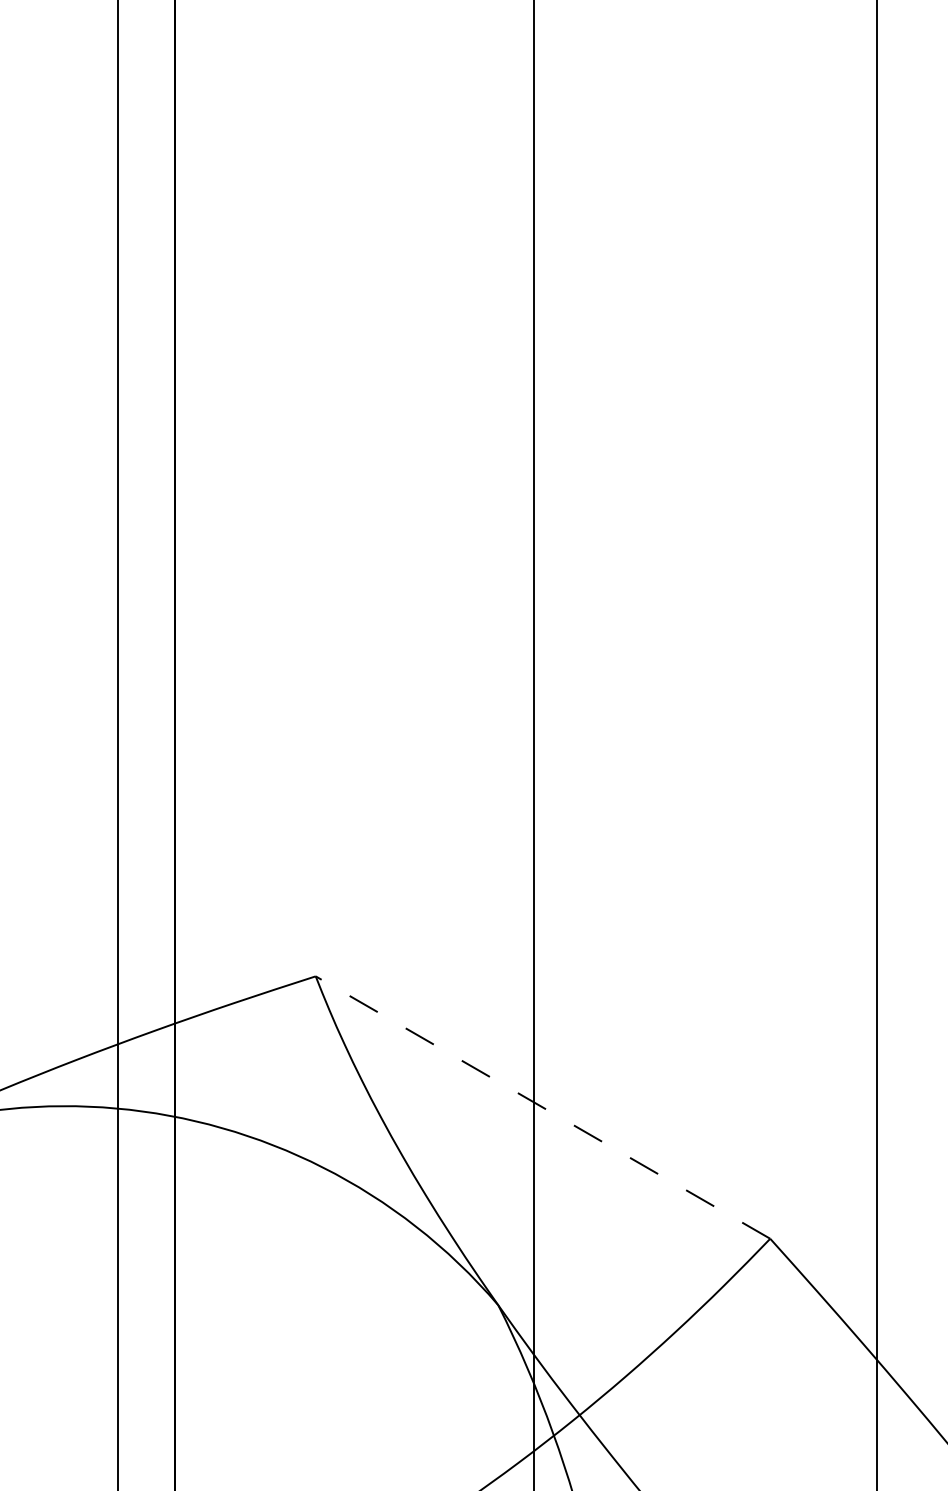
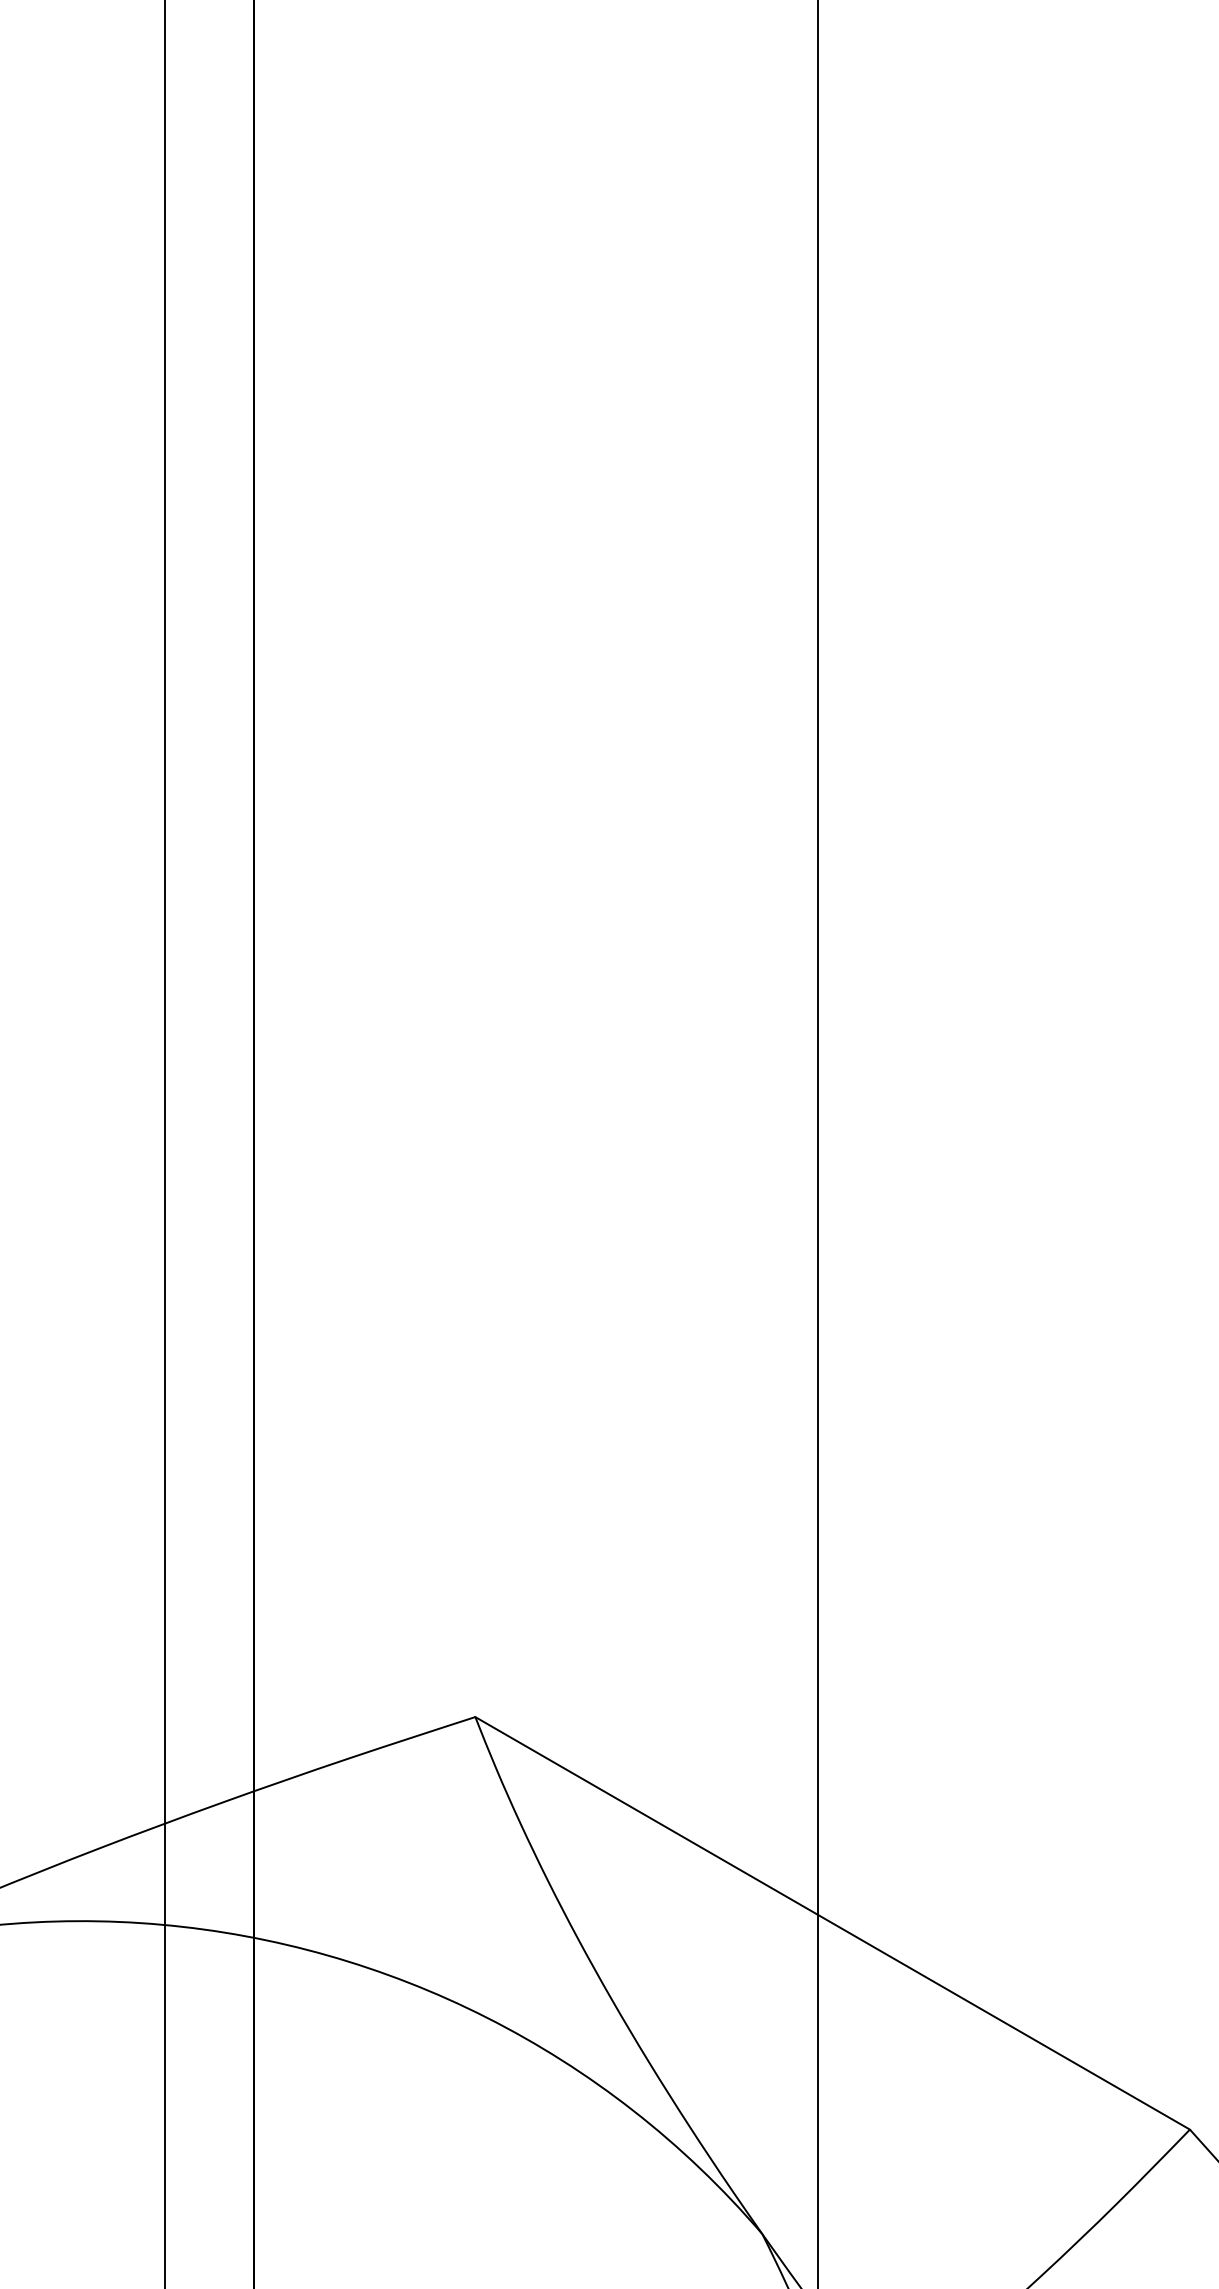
line: (542, 1107) -> (831, 1923), dashed -> solid

